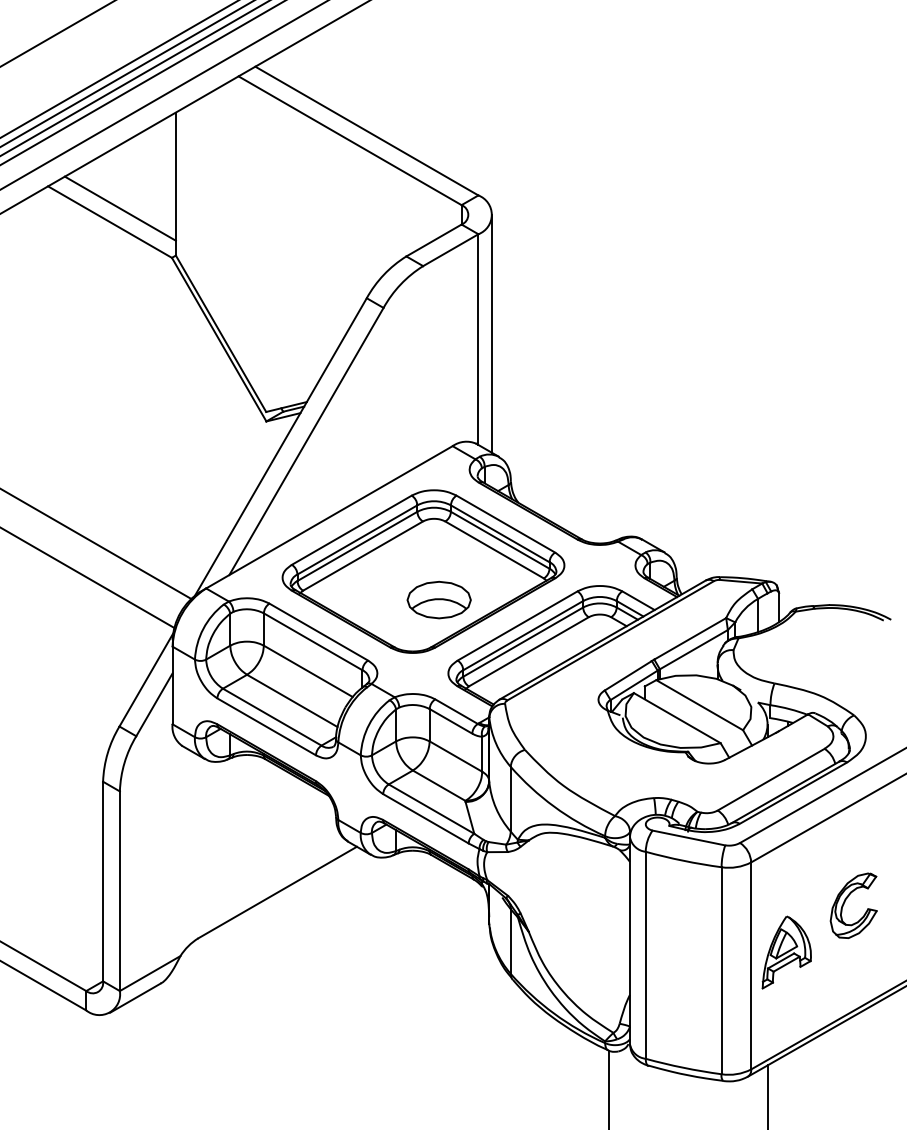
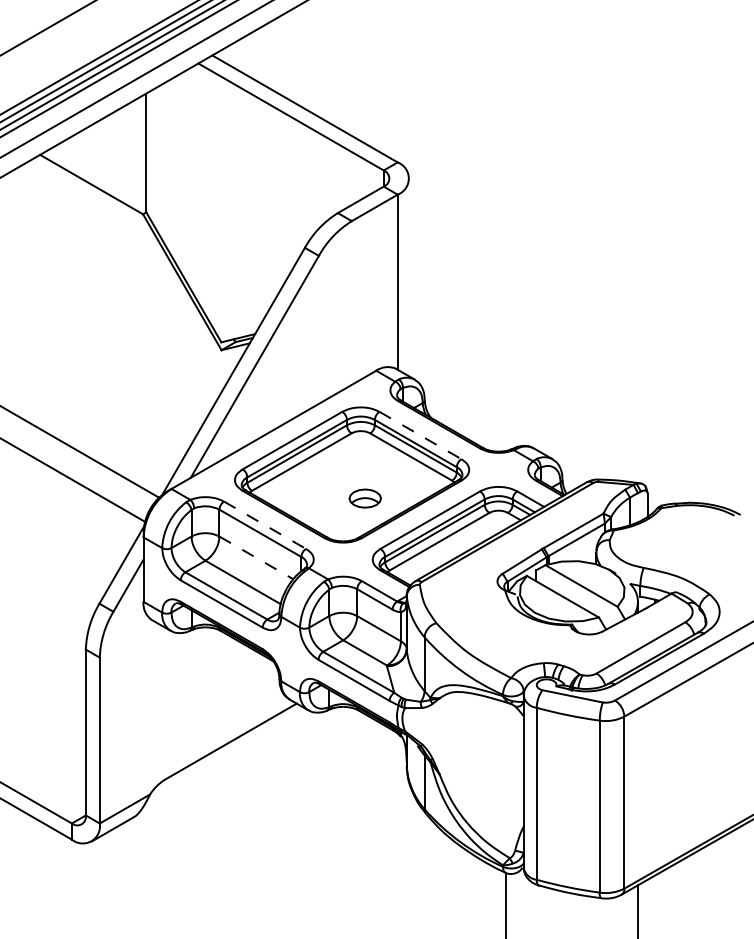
line: (120, 208) -> (100, 173), removed
line: (492, 333) -> (409, 277), removed
line: (505, 524) -> (420, 435), solid -> dashed
part: (439, 599) -> (365, 498), size x0.6
line: (319, 632) -> (265, 525), solid -> dashed
line: (308, 670) -> (256, 557), solid -> dashed
part: (846, 900) -> (703, 748), removed
part: (786, 952) -> (653, 791), removed

